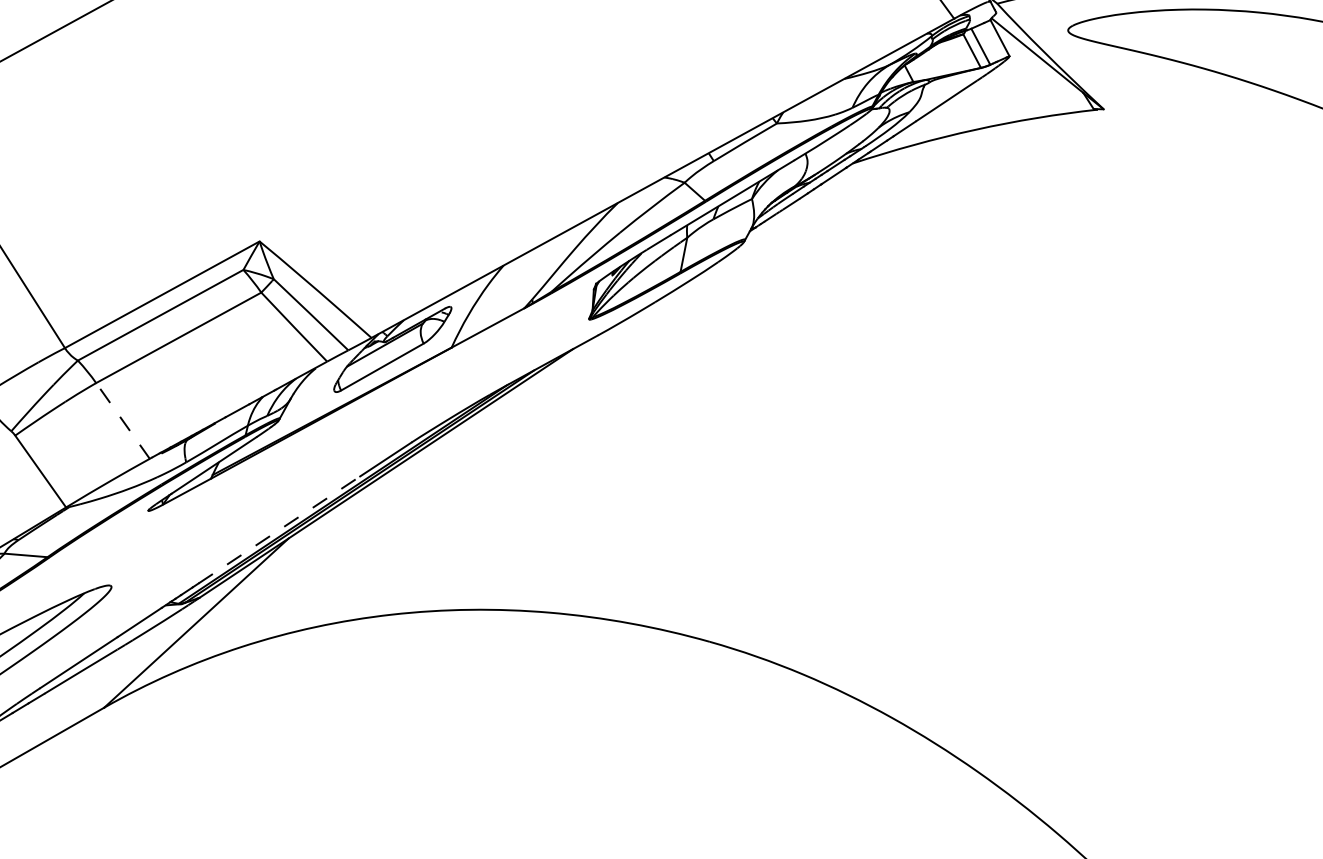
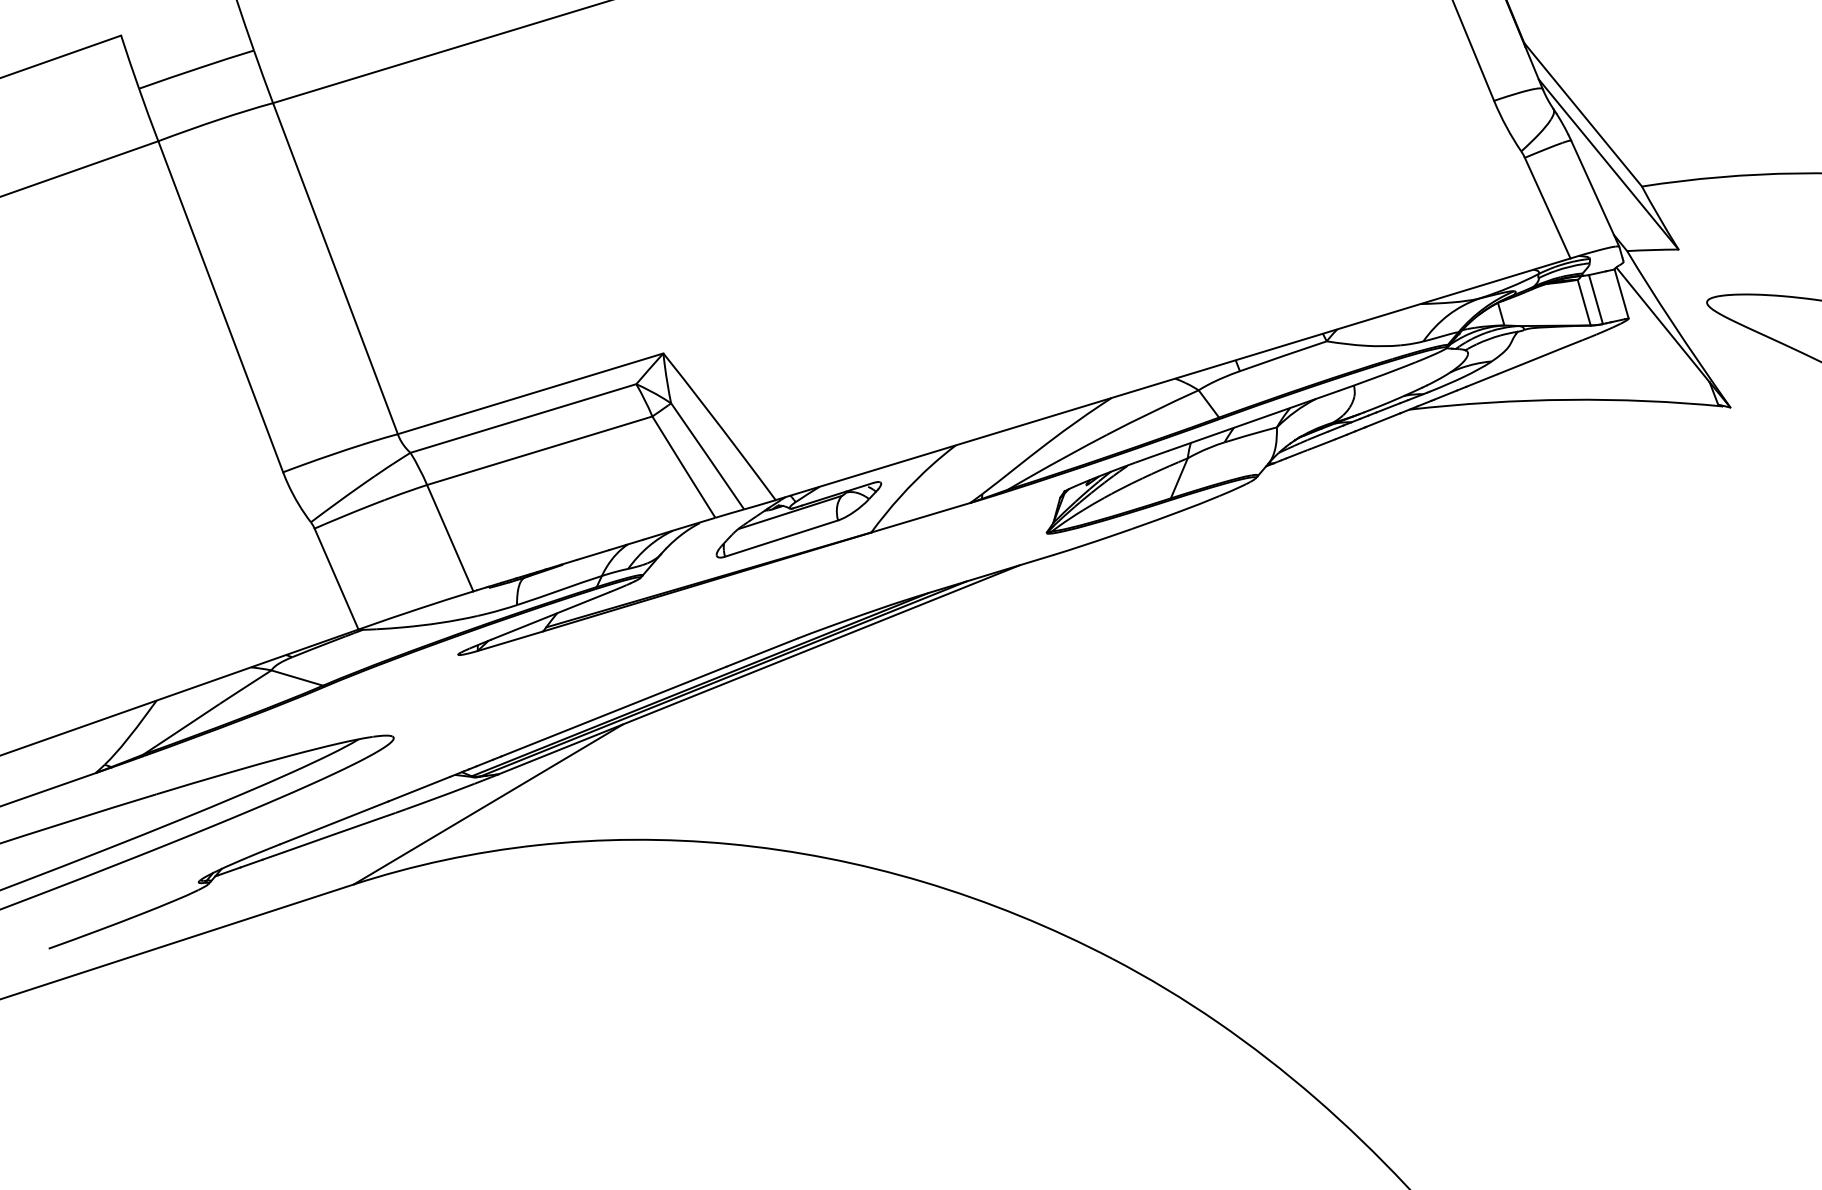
line: (123, 420) -> (450, 537), dashed -> solid
line: (279, 529) -> (614, 711), dashed -> solid

